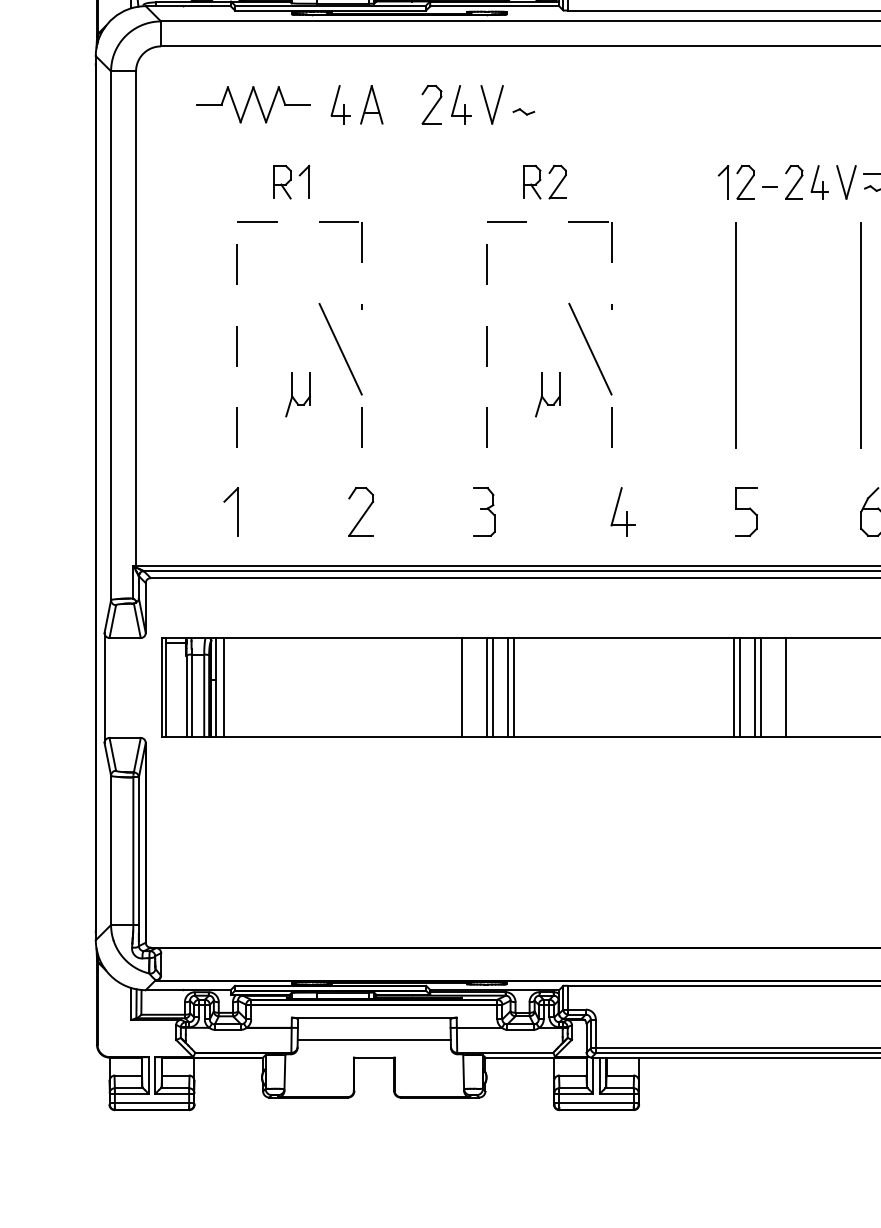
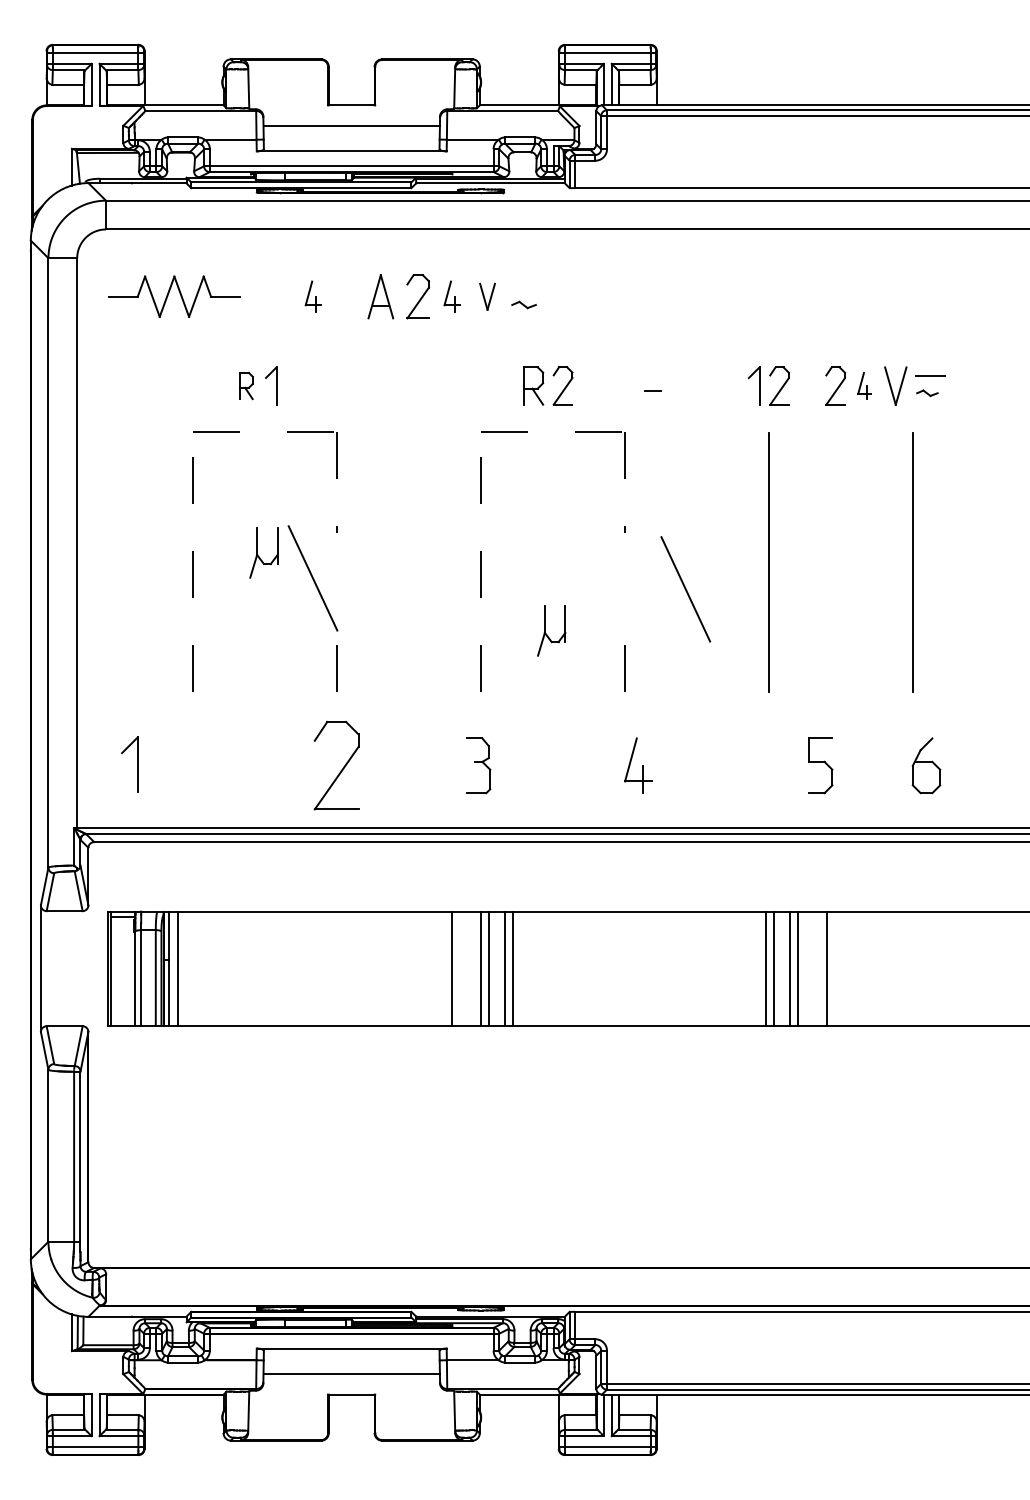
part: (253, 104) -> (174, 296), moved
part: (340, 104) -> (312, 296), size x0.7
part: (371, 104) -> (380, 296), moved
part: (460, 104) -> (451, 296), size x0.7
part: (492, 104) -> (487, 296), size x0.6
part: (282, 181) -> (246, 385), size x0.7
part: (819, 181) -> (864, 385), size x0.7
line: (769, 186) -> (652, 390), moved
line: (590, 349) -> (685, 589), moved
part: (297, 394) -> (263, 552), moved
part: (237, 511) -> (137, 764), moved
part: (361, 511) -> (336, 765), size x1.6
part: (746, 511) -> (820, 765), moved

